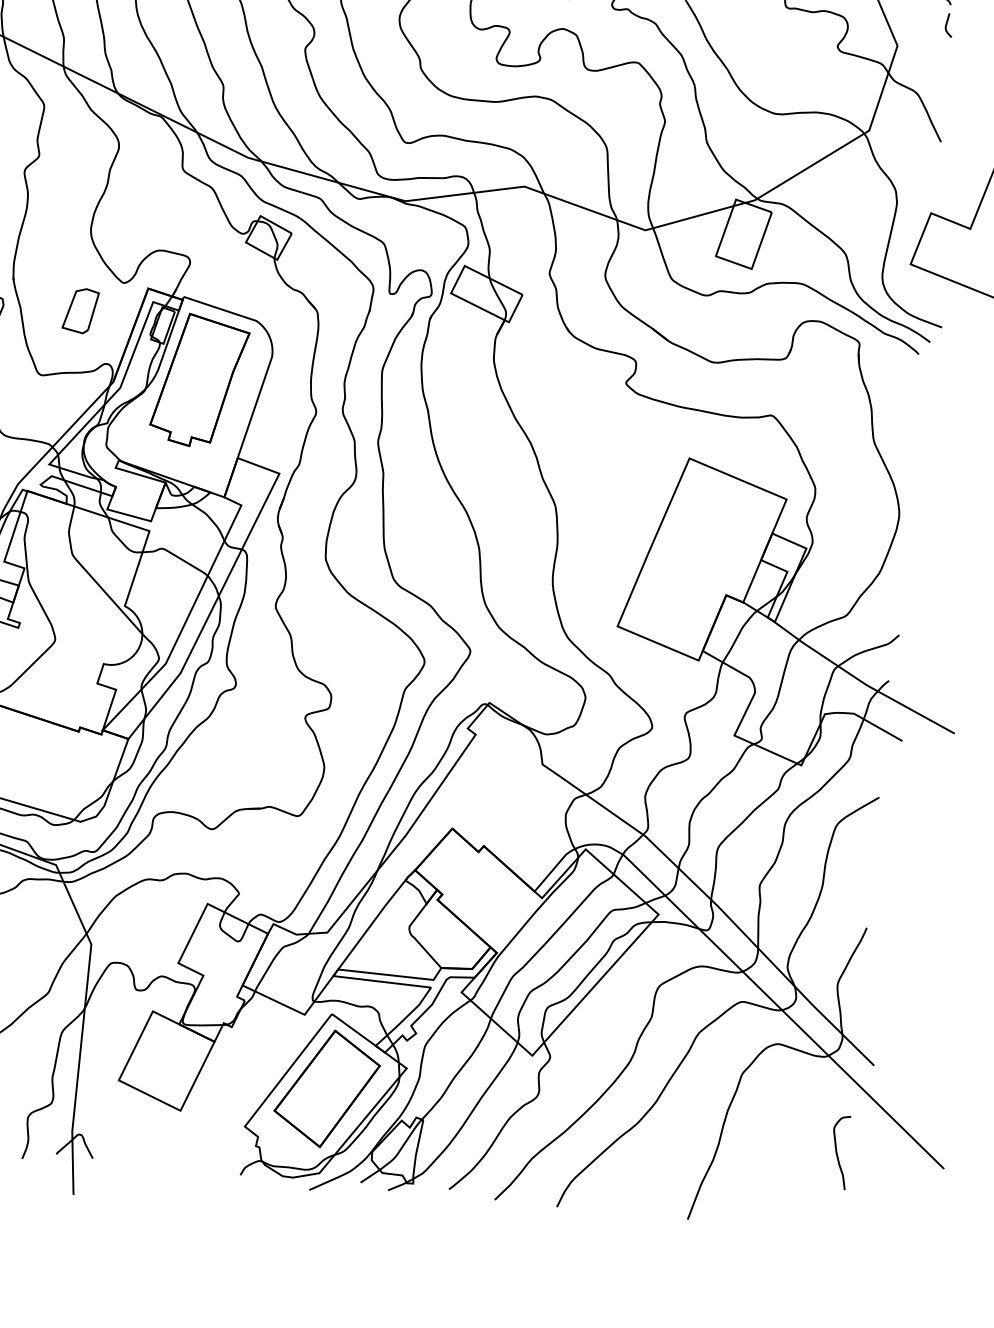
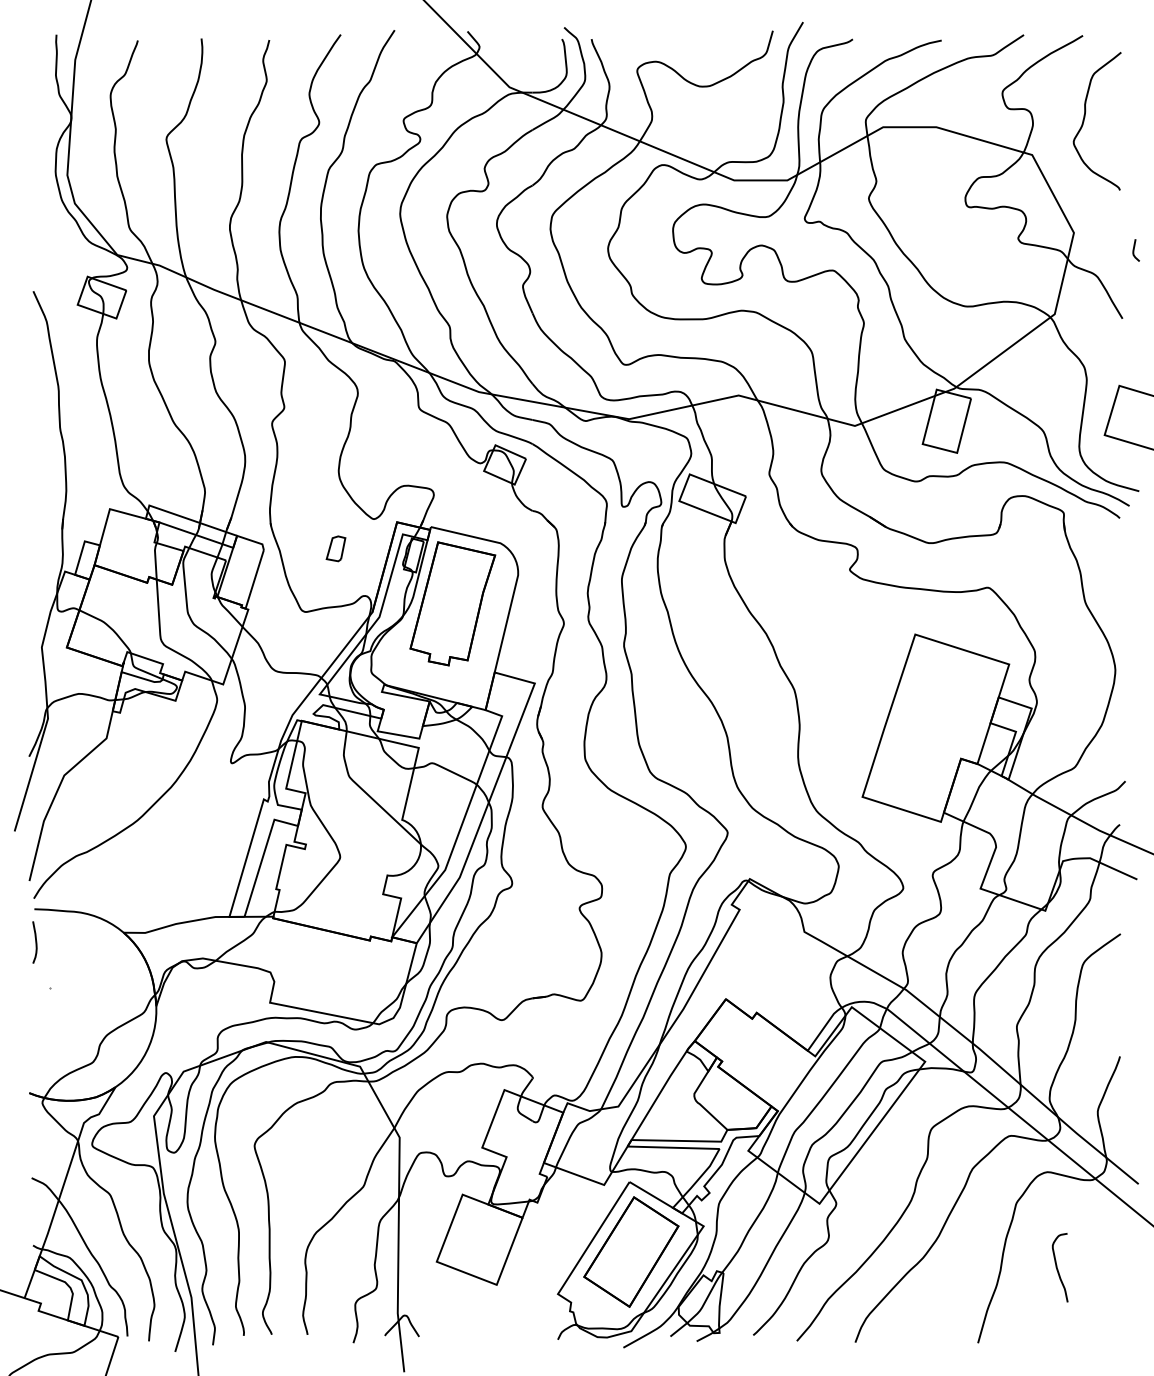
curve: (947, 25) -> (1134, 250), moved
part: (80, 310) -> (335, 548), size x0.6
curve: (837, 1151) -> (1057, 1267), moved

